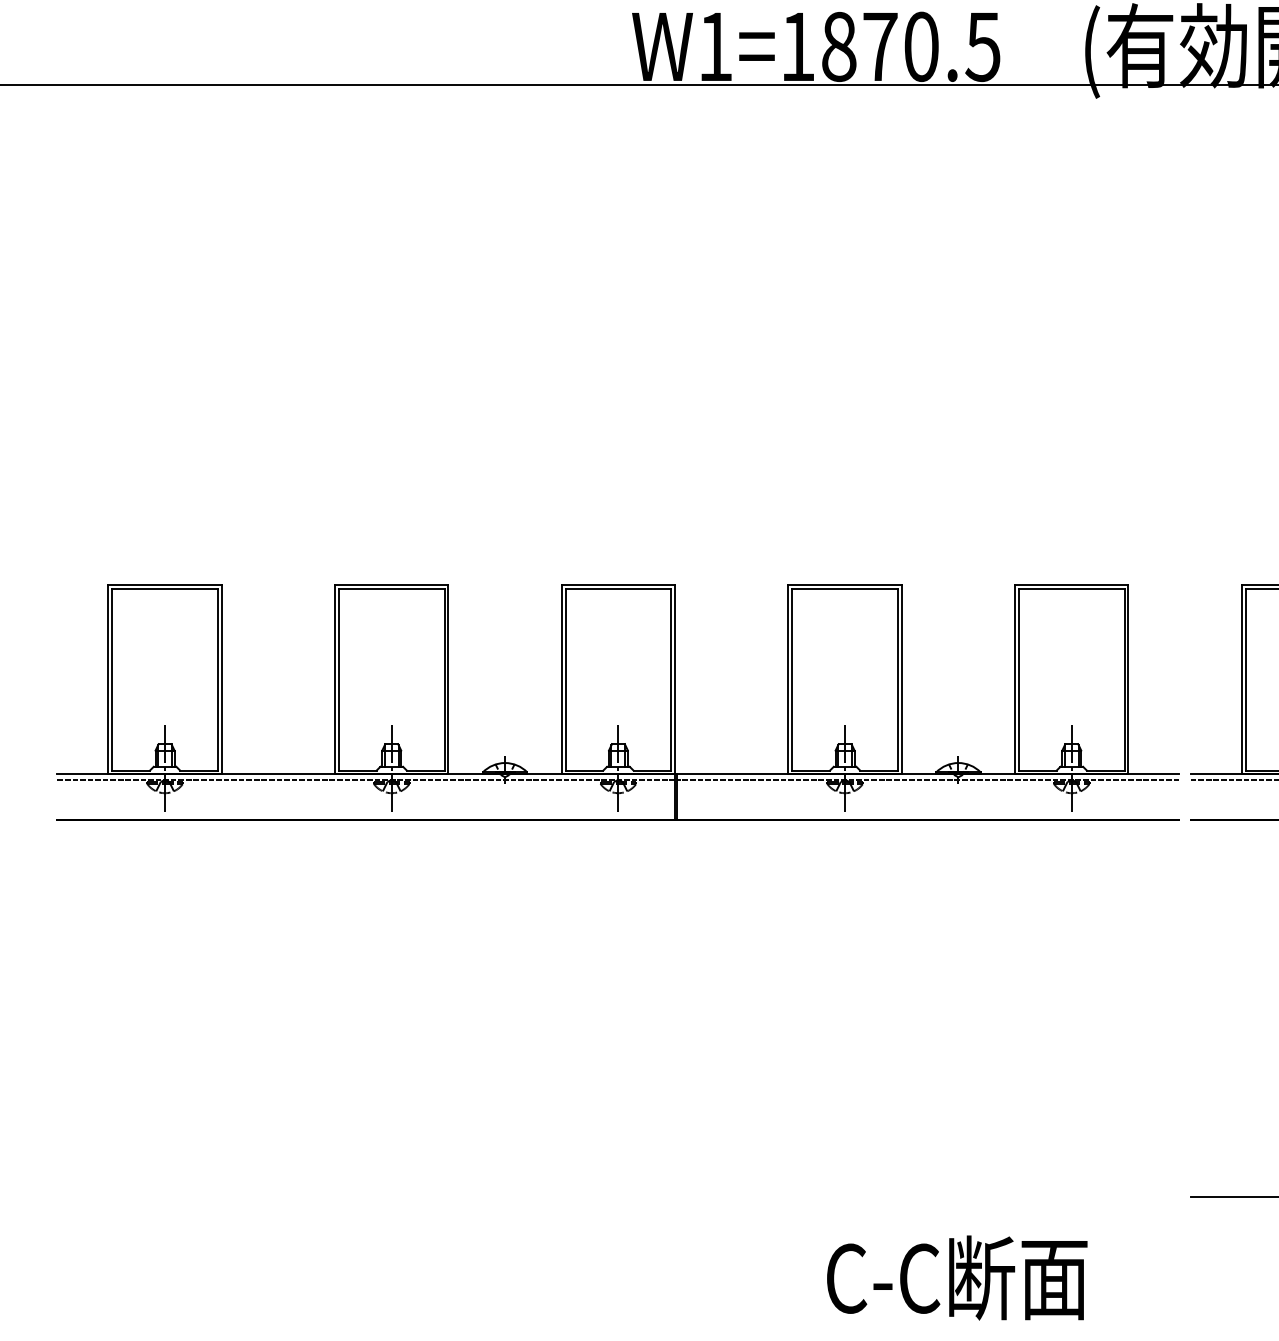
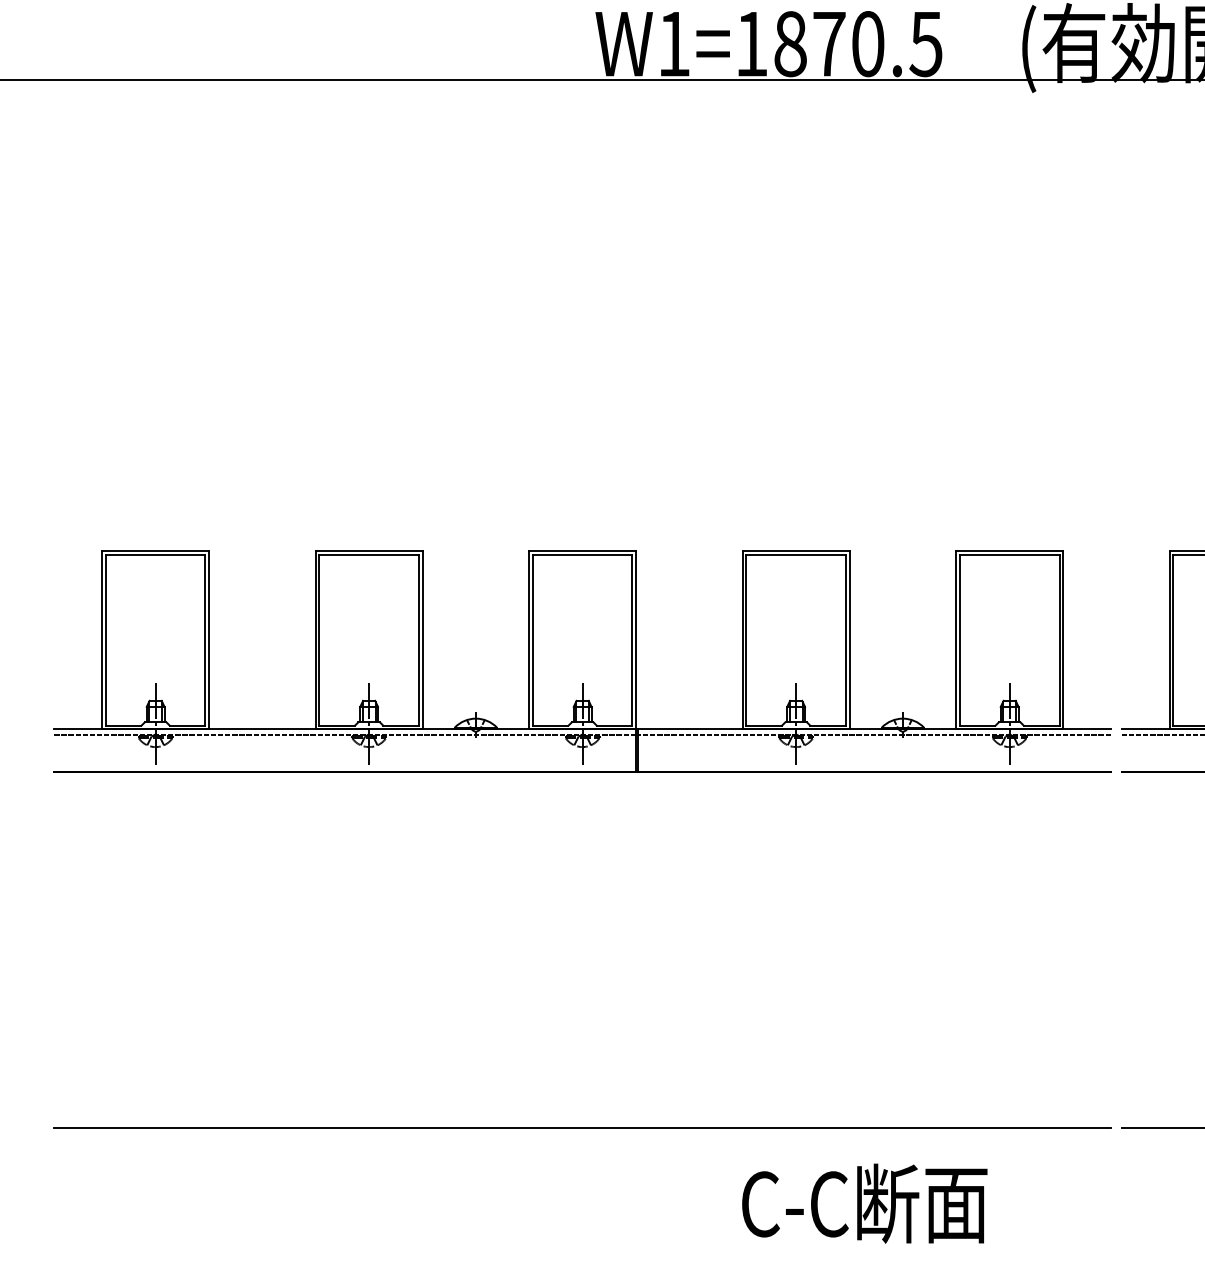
line: (618, 1197) -> (582, 1127), added
text: (956, 1277) -> (864, 1203), moved

